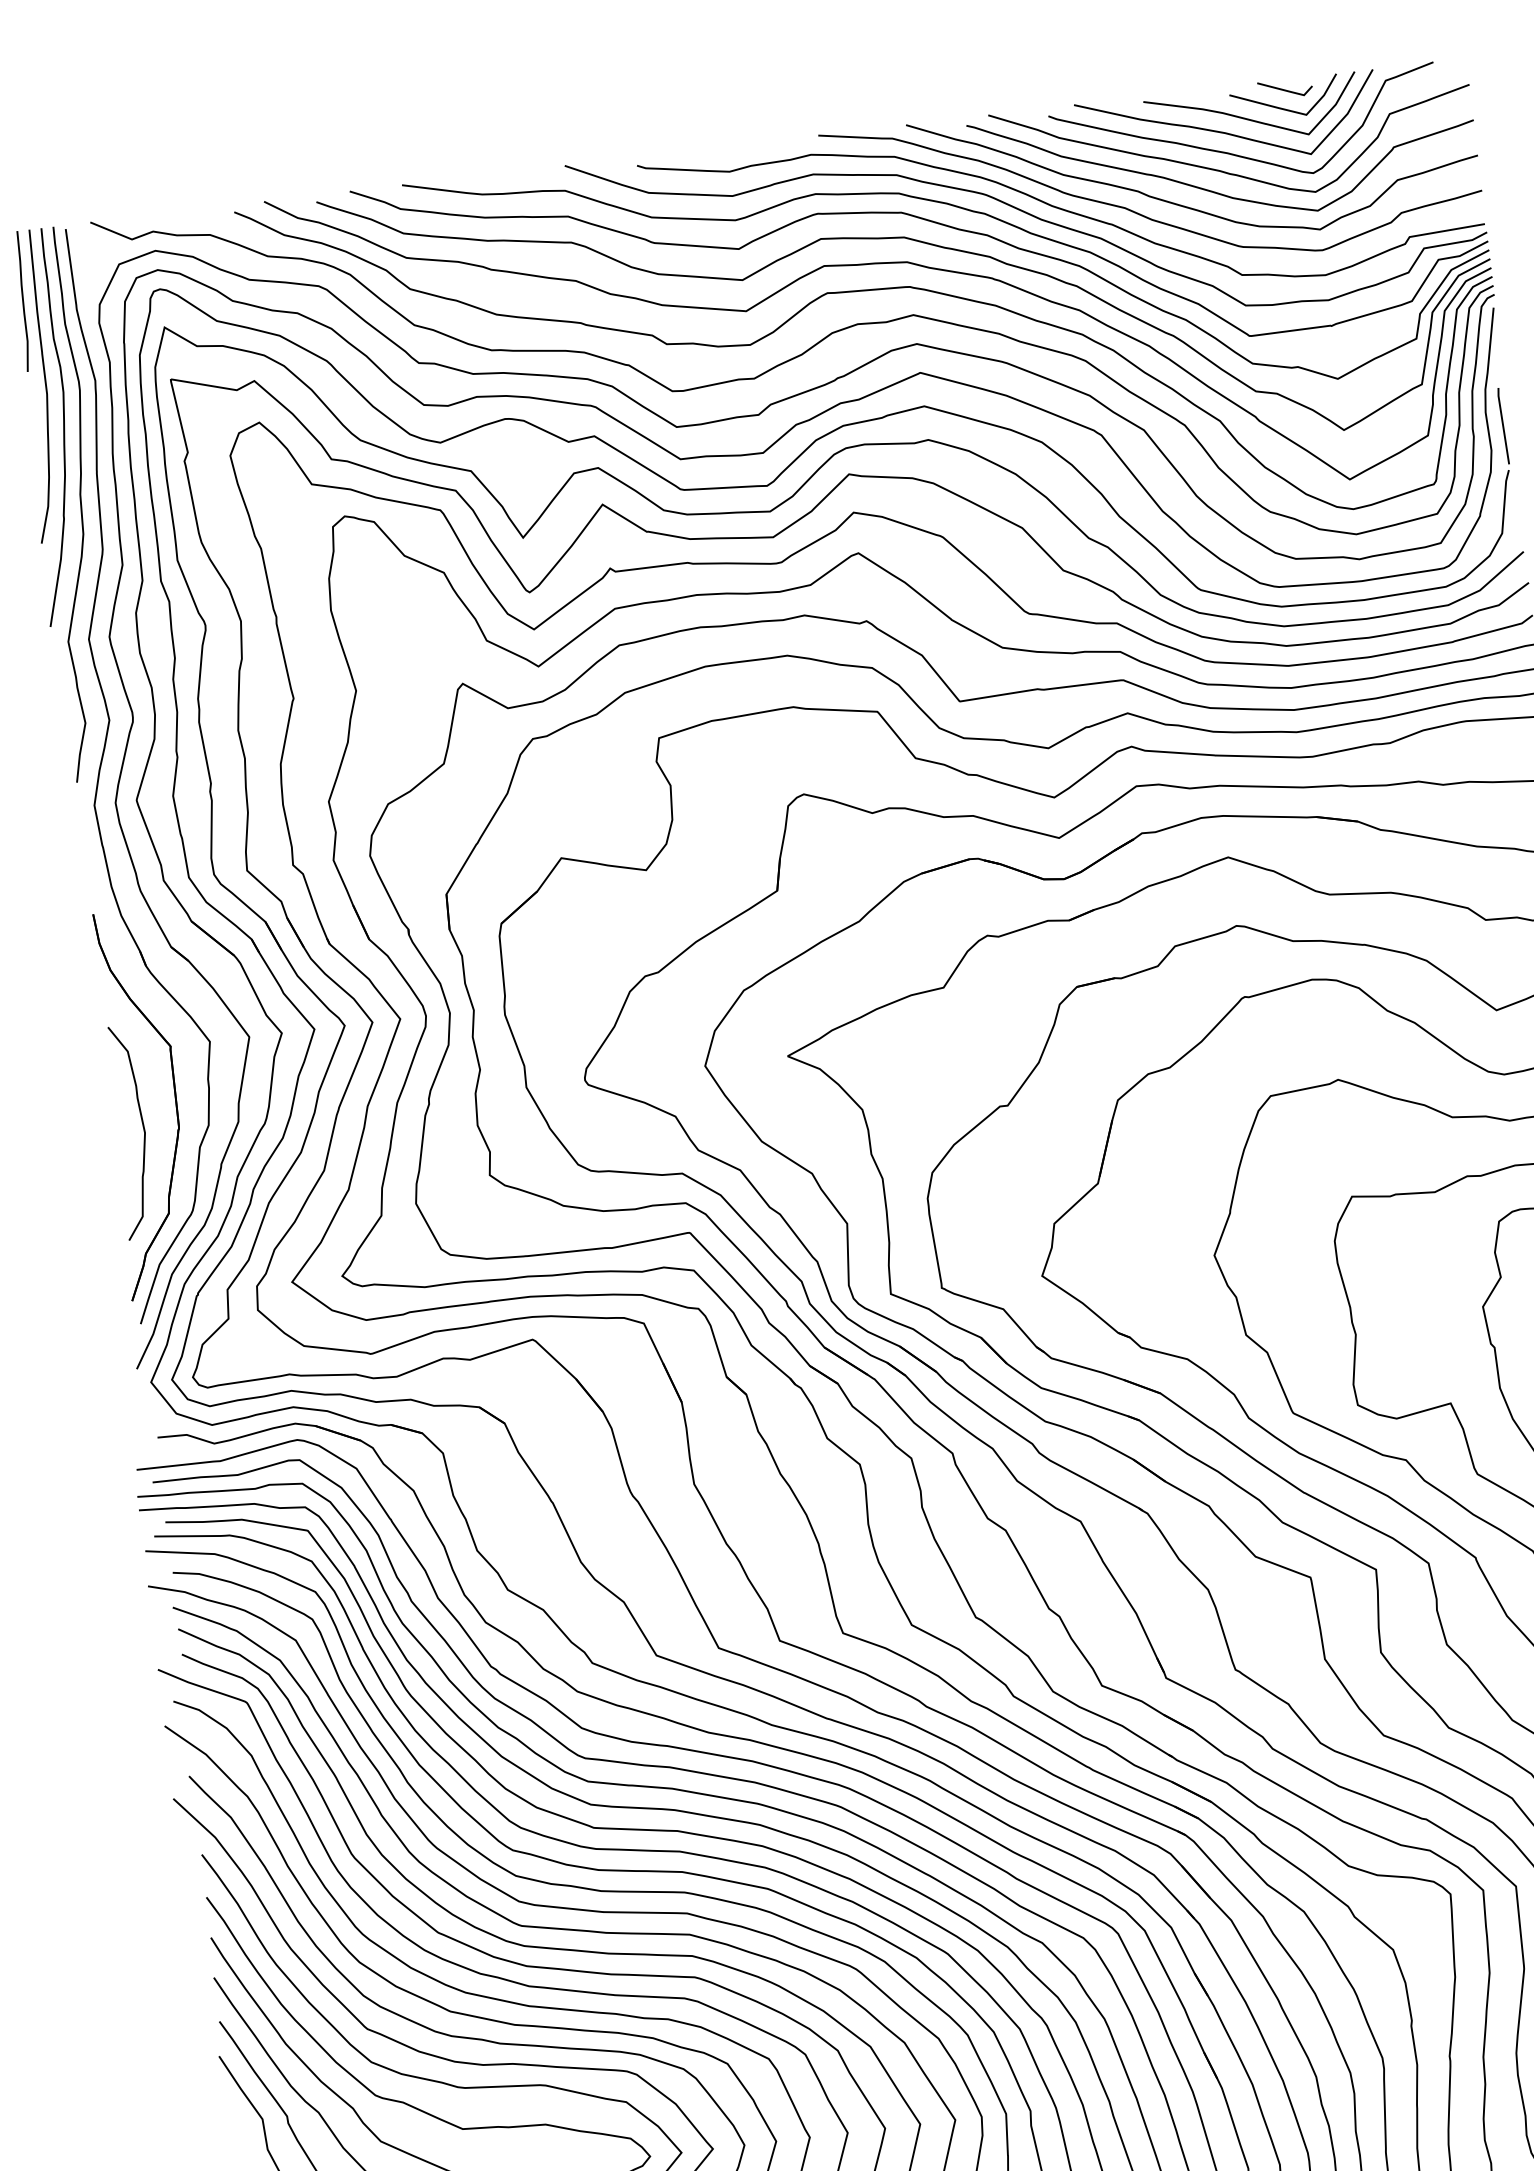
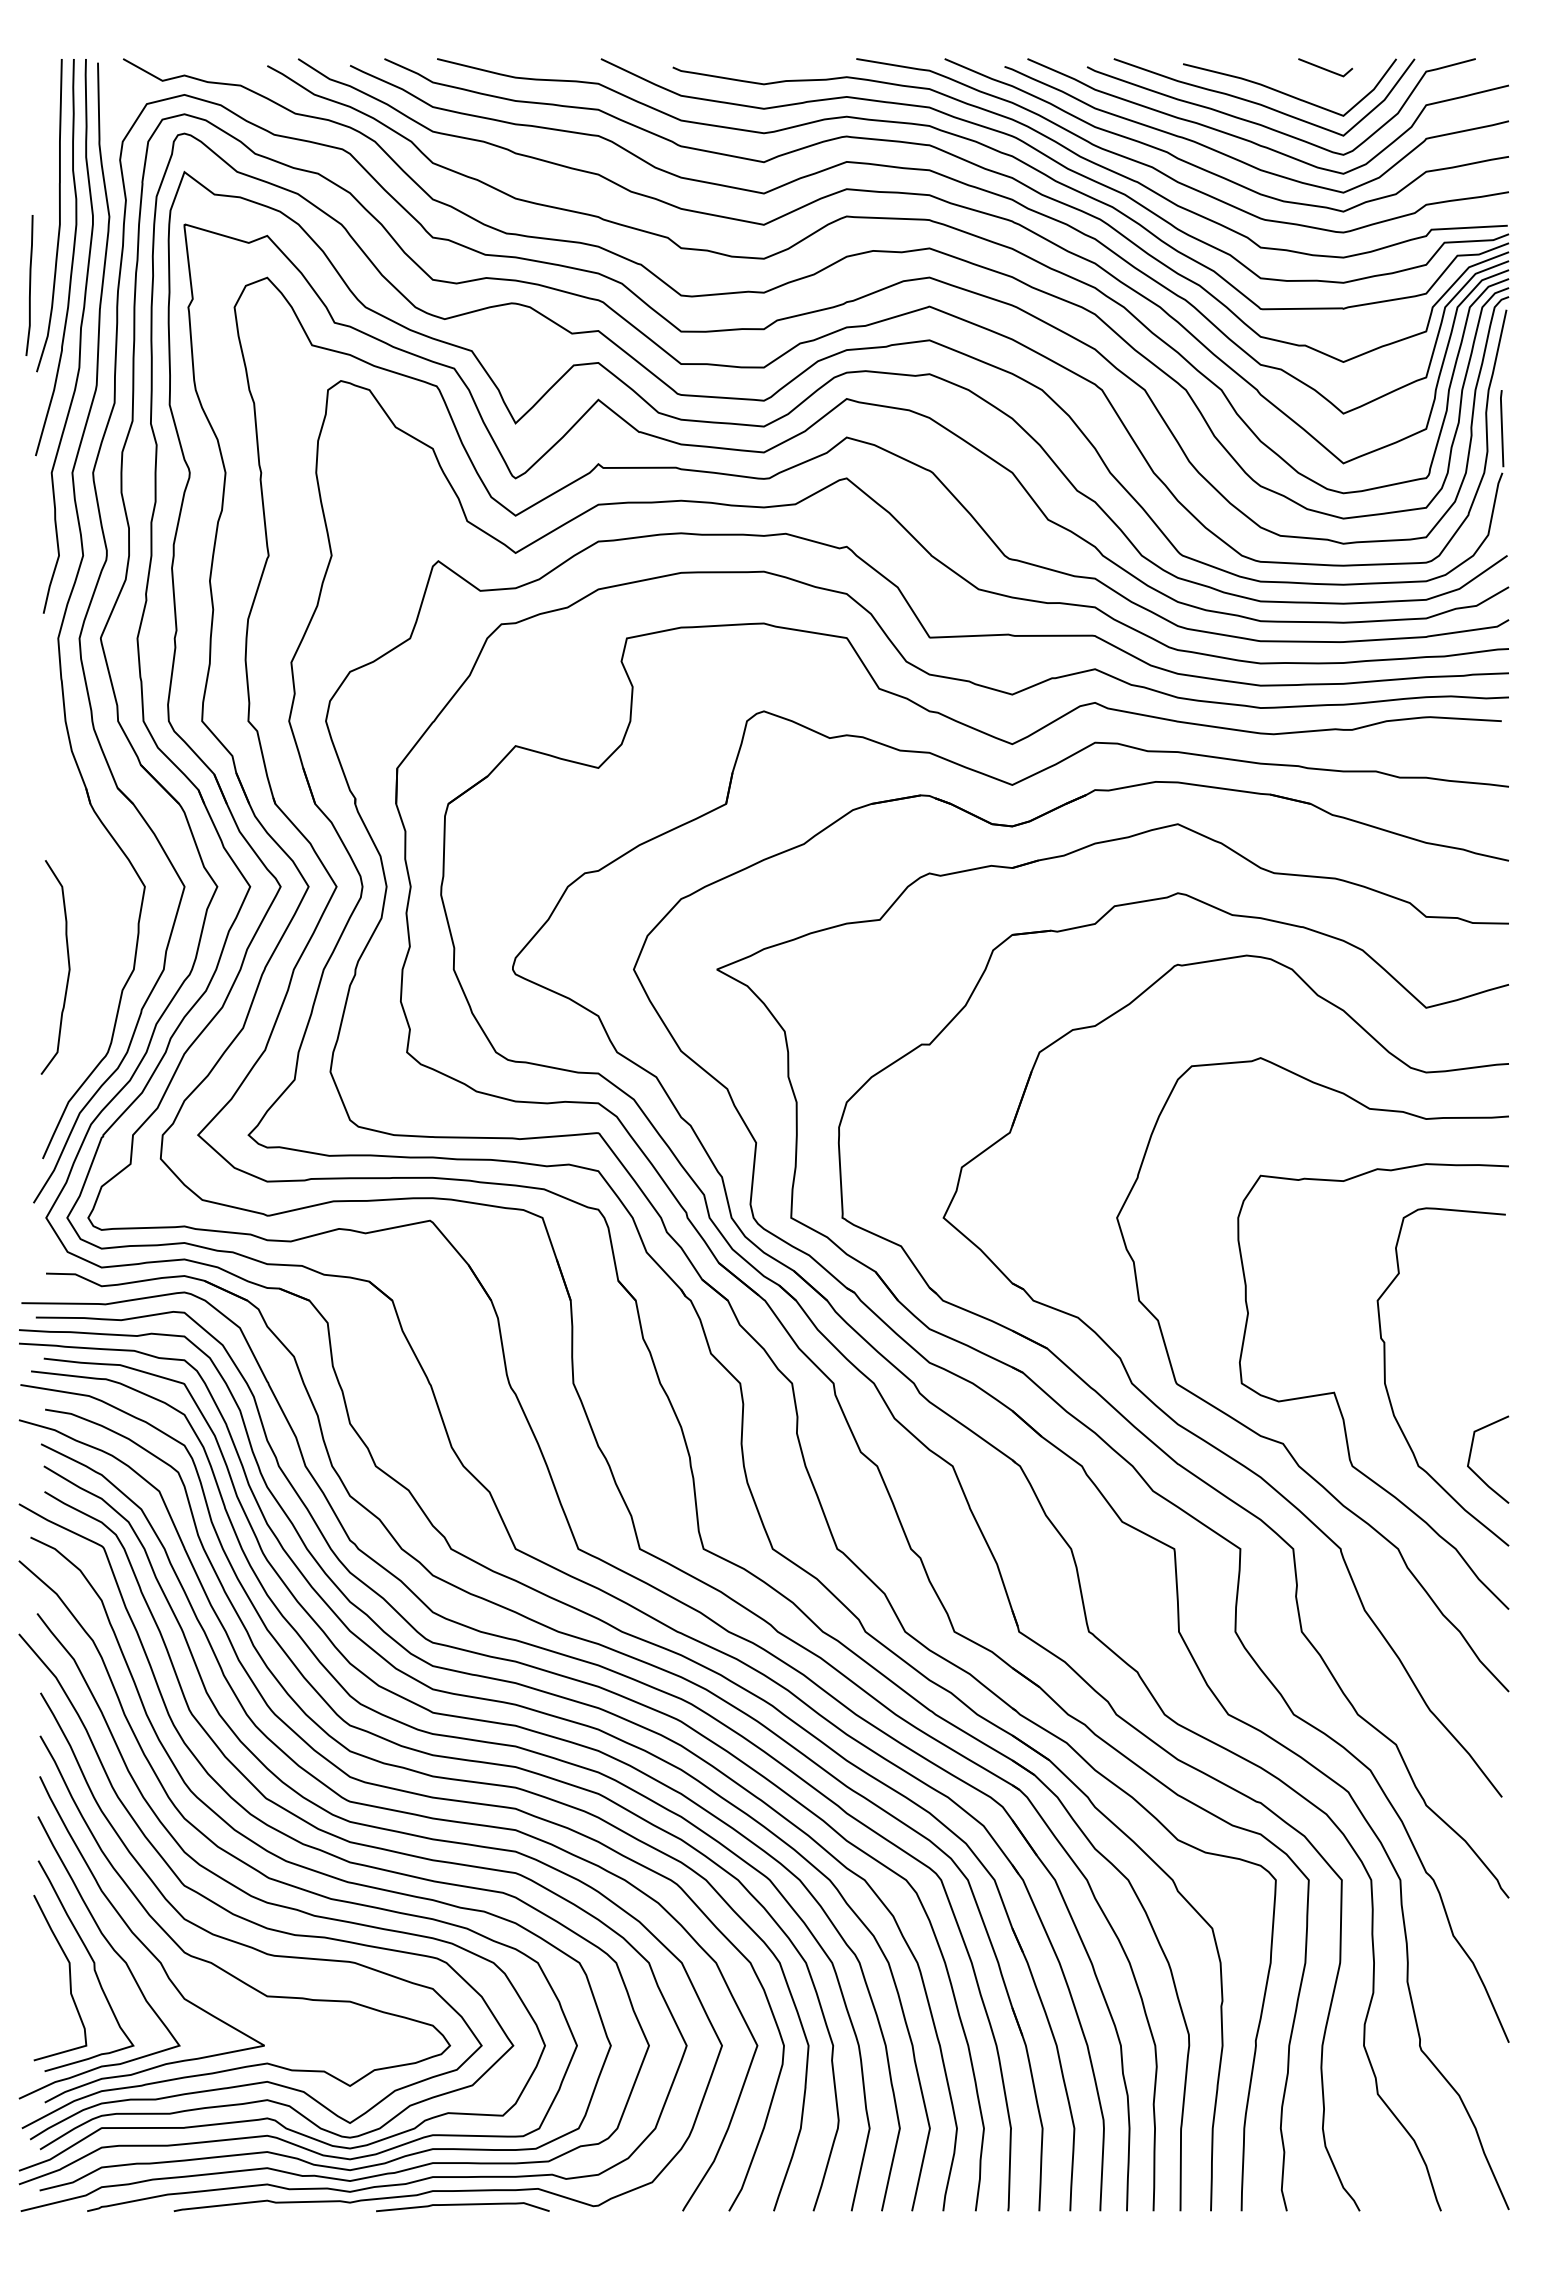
line: (1280, 107) -> (1318, 85), removed
curve: (22, 301) -> (29, 285), moved
part: (175, 1100) -> (103, 940), removed

